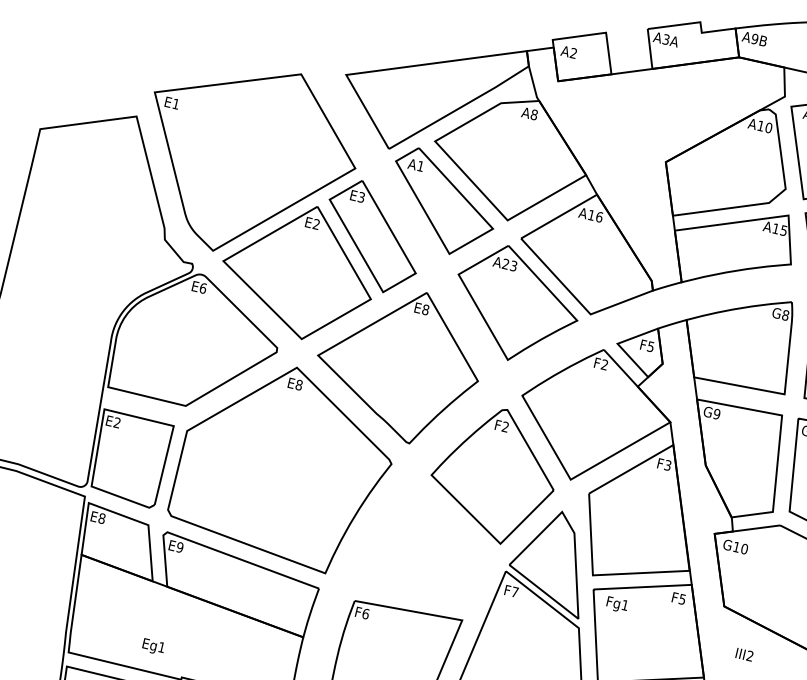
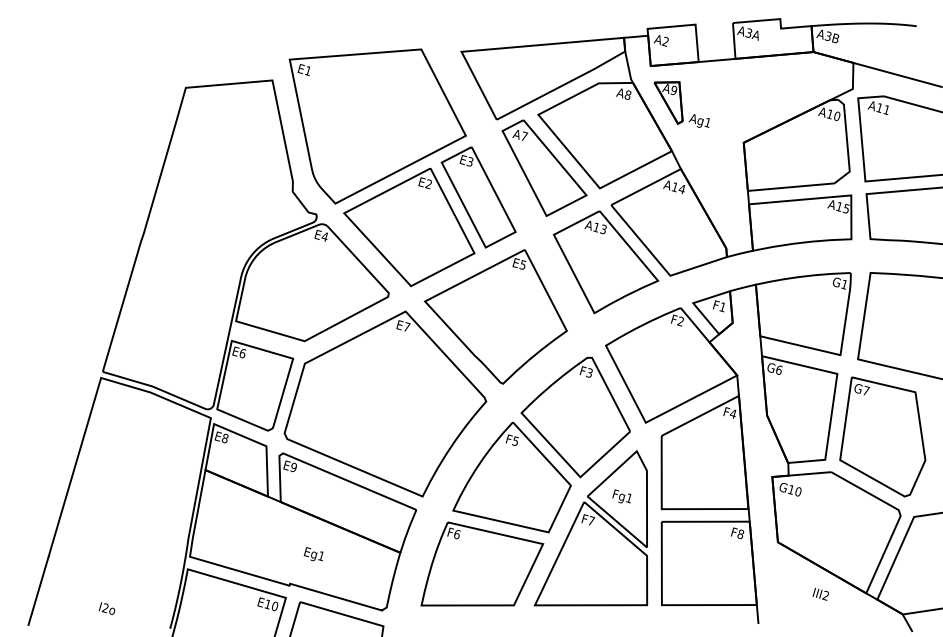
text: (753, 38) -> (827, 35), A9B -> A3B
part: (594, 122) -> (681, 104), added
text: (420, 166) -> (524, 136), A1 -> A7
text: (598, 217) -> (681, 189), A16 -> A14
text: (504, 263) -> (595, 226), A23 -> A13
text: (202, 288) -> (324, 236), E6 -> E4
text: (425, 309) -> (522, 264), E8 -> E5
text: (785, 315) -> (844, 284), G8 -> G1
text: (650, 347) -> (722, 307), F5 -> F1
text: (298, 384) -> (406, 326), E8 -> E7
text: (716, 413) -> (778, 369), G9 -> G6
text: (116, 422) -> (242, 353), E2 -> E6
text: (505, 427) -> (589, 373), F2 -> F3
text: (667, 464) -> (732, 413), F3 -> F4
part: (423, 547) -> (511, 477), added
text: (682, 599) -> (740, 534), F5 -> F8
text: (616, 603) -> (621, 496), moved
text: (152, 646) -> (313, 554), moved
text: (743, 653) -> (820, 593), moved

